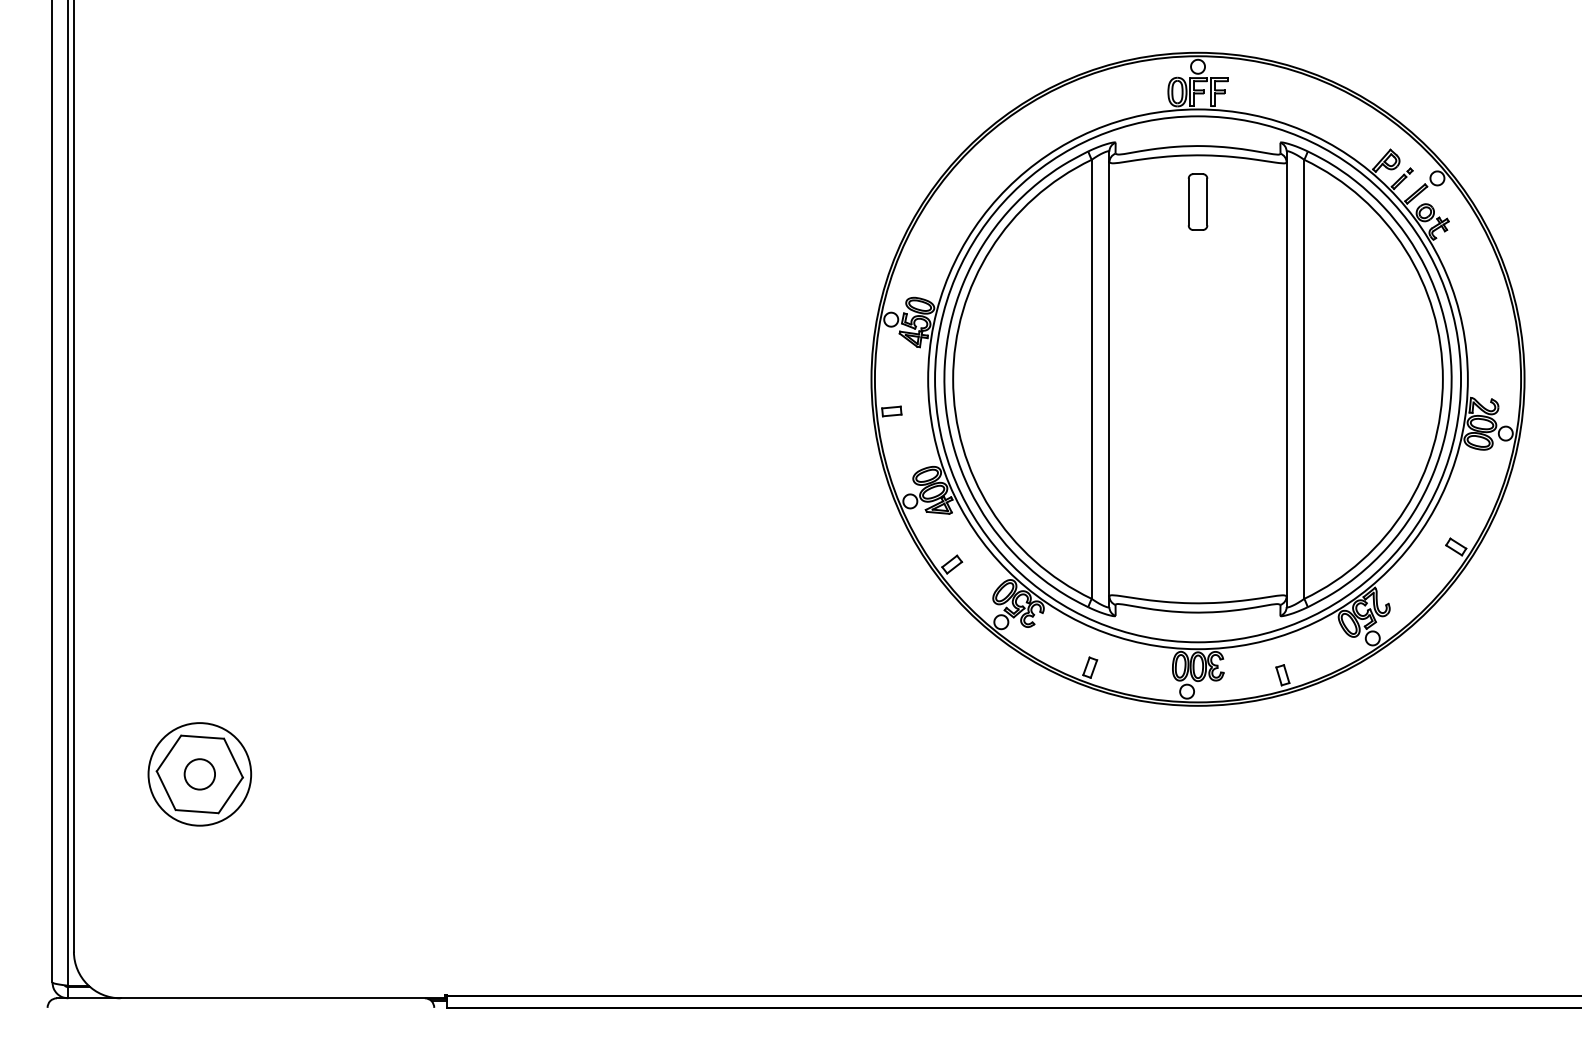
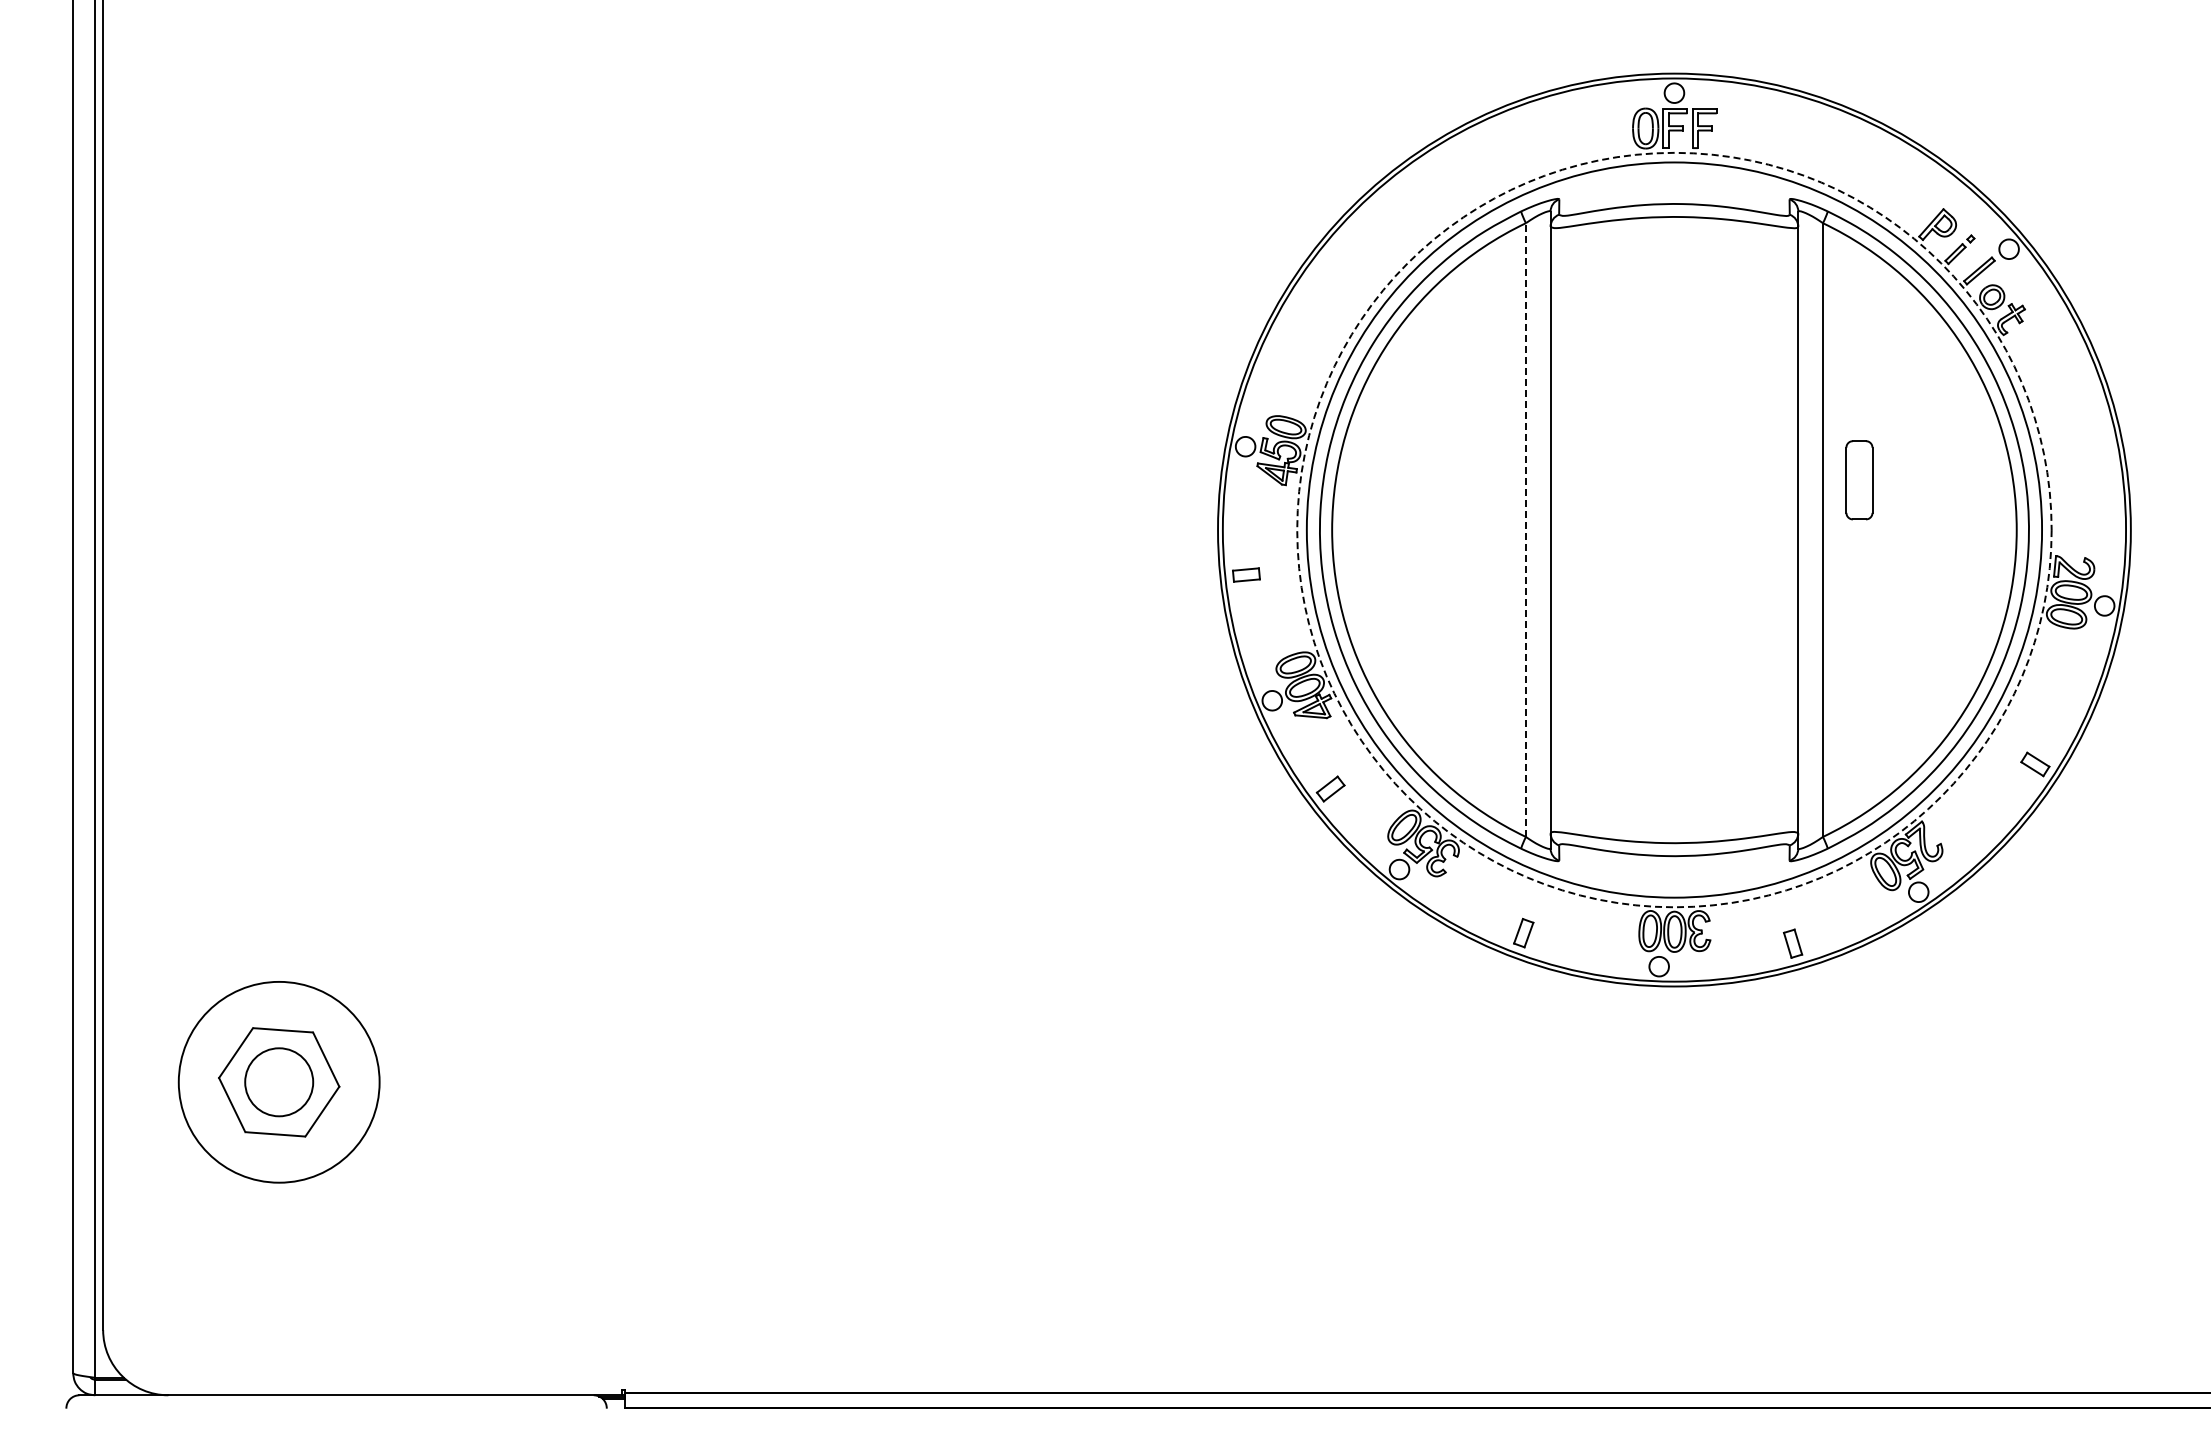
part: (1198, 202) -> (1859, 480), moved
circle: (1198, 378) -> (1674, 529), solid -> dashed
line: (1091, 379) -> (1525, 530), solid -> dashed
circle: (199, 774) -> (278, 1082), size x1.4
circle: (199, 774) -> (278, 1082), size x1.6

